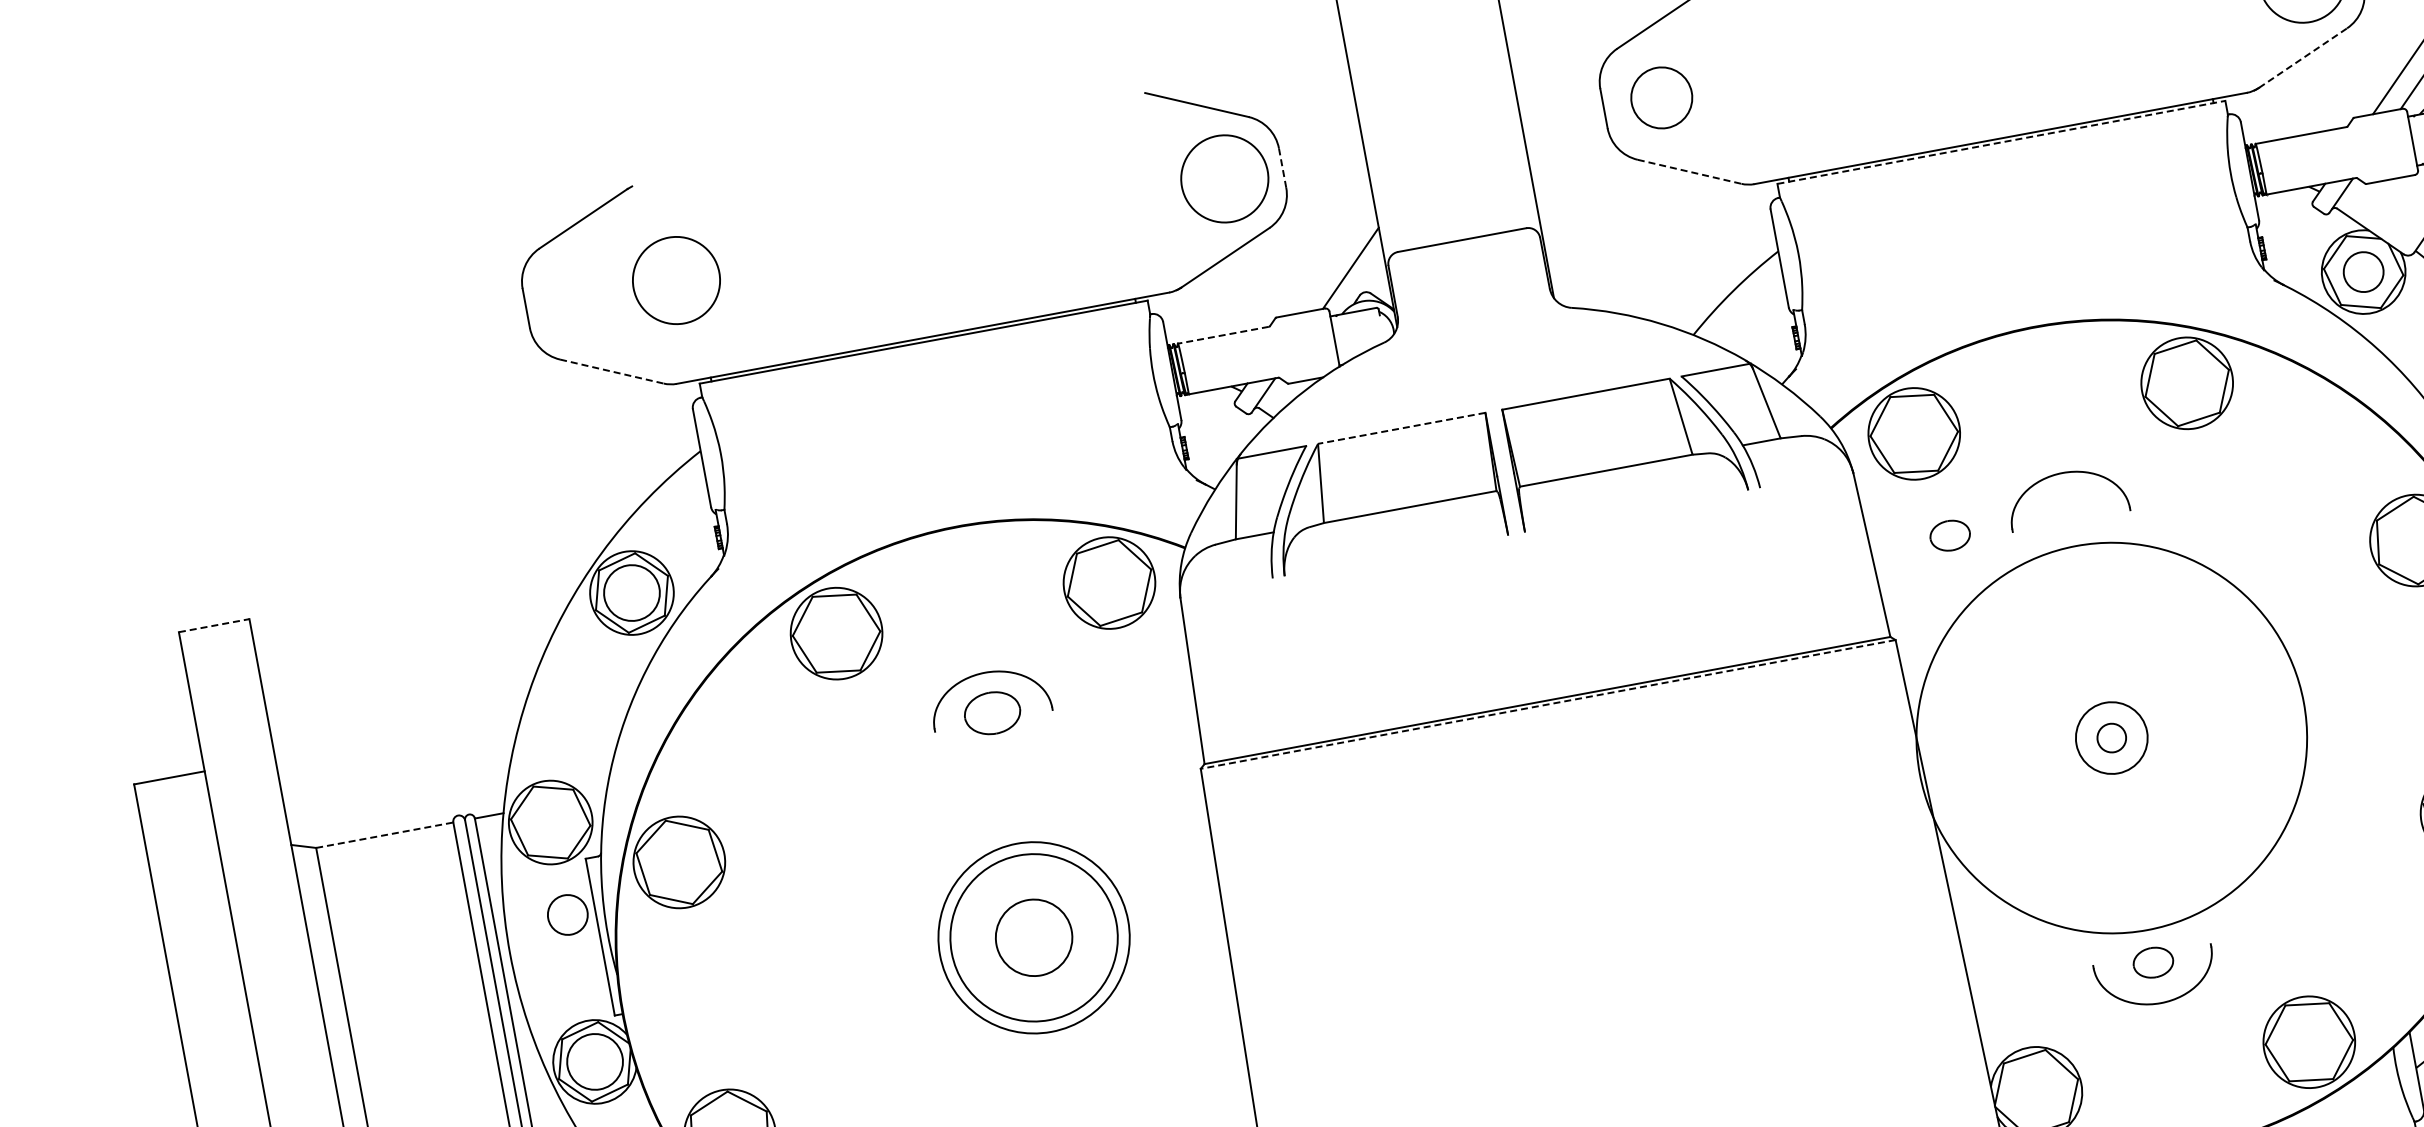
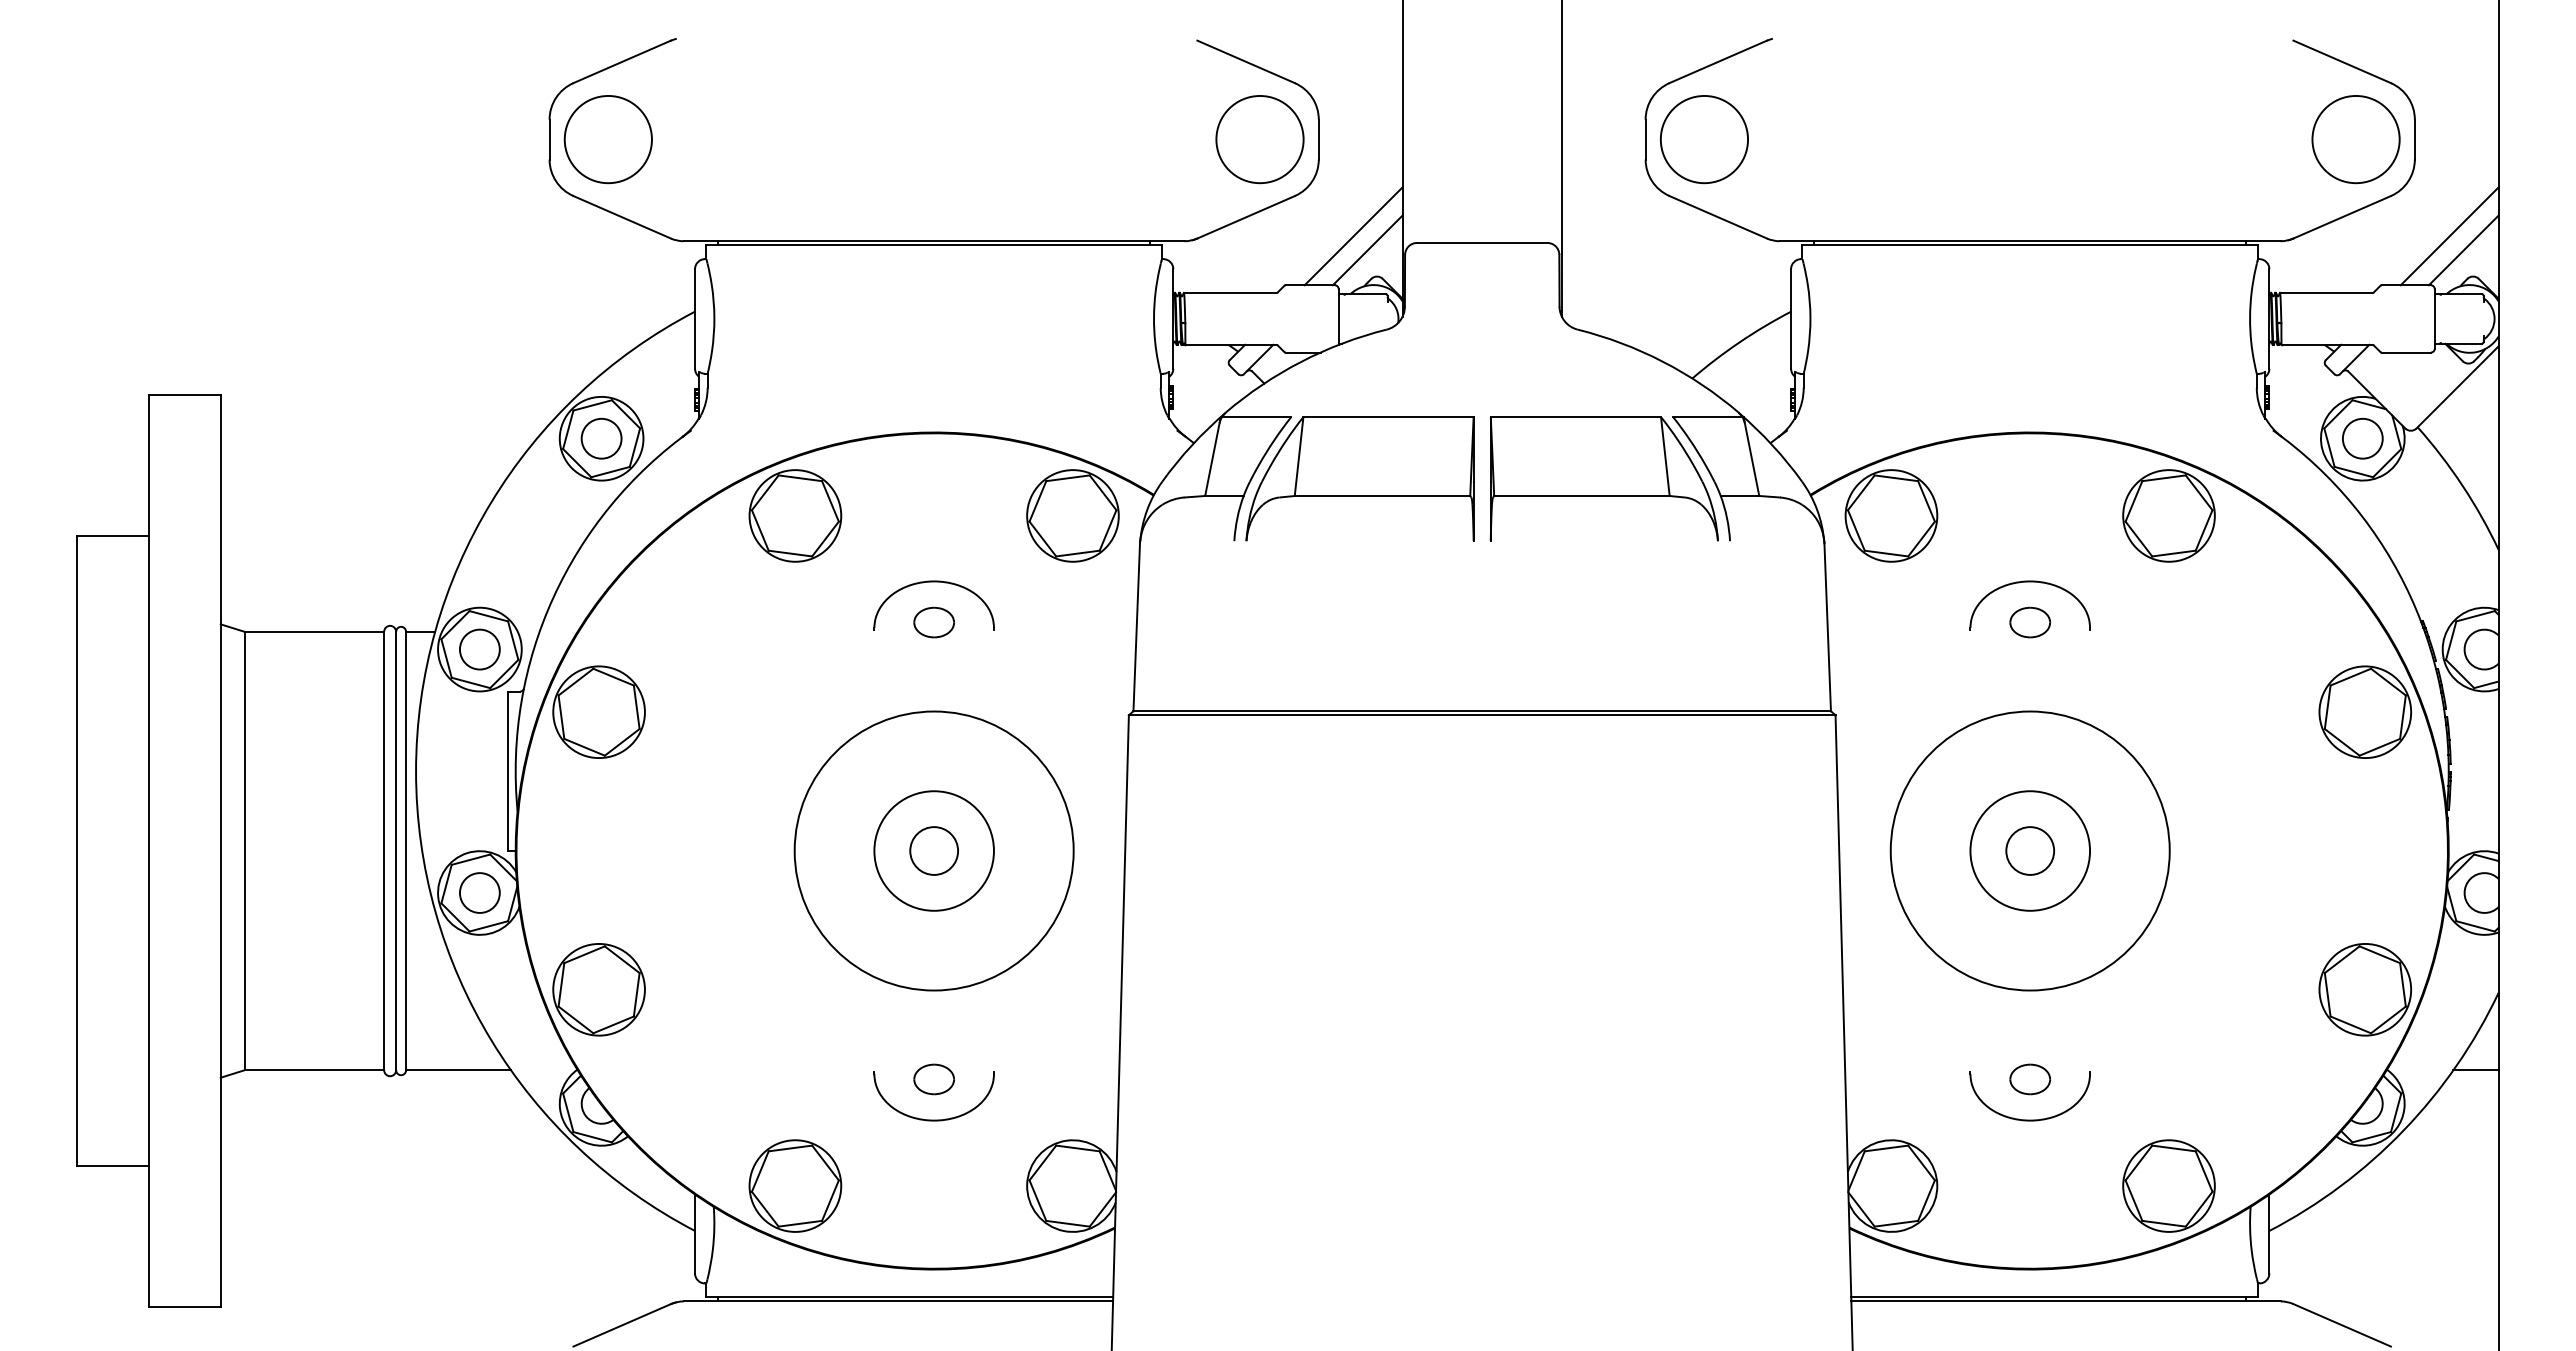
line: (2303, 58) -> (2342, 217), dashed -> solid
circle: (1661, 97) -> (1704, 139), size x1.43
line: (2001, 142) -> (2030, 245), dashed -> solid
line: (1282, 168) -> (1318, 139), dashed -> solid
line: (1689, 171) -> (1718, 217), dashed -> solid
line: (1334, 257) -> (1353, 236), added
circle: (675, 280) -> (607, 139), moved
line: (1222, 335) -> (1229, 293), dashed -> solid
line: (612, 371) -> (622, 217), dashed -> solid
line: (1401, 428) -> (1388, 417), dashed -> solid
part: (1950, 535) -> (2030, 622), moved
circle: (631, 592) -> (601, 438), size x0.71
line: (213, 625) -> (184, 394), dashed -> solid
line: (1547, 704) -> (1481, 715), dashed -> solid
part: (991, 713) -> (933, 622), size x0.71
circle: (2110, 737) -> (2029, 850), size x0.71
circle: (2111, 737) -> (2030, 850), size x1.67
circle: (2111, 737) -> (2030, 850), size x1.67
line: (384, 834) -> (314, 631), dashed -> solid
circle: (567, 914) -> (479, 649), moved
circle: (1033, 937) -> (933, 850), size x0.62
circle: (1033, 937) -> (933, 850), size x1.67
circle: (1034, 937) -> (934, 850), size x0.62
circle: (594, 1061) -> (479, 892), size x0.71

